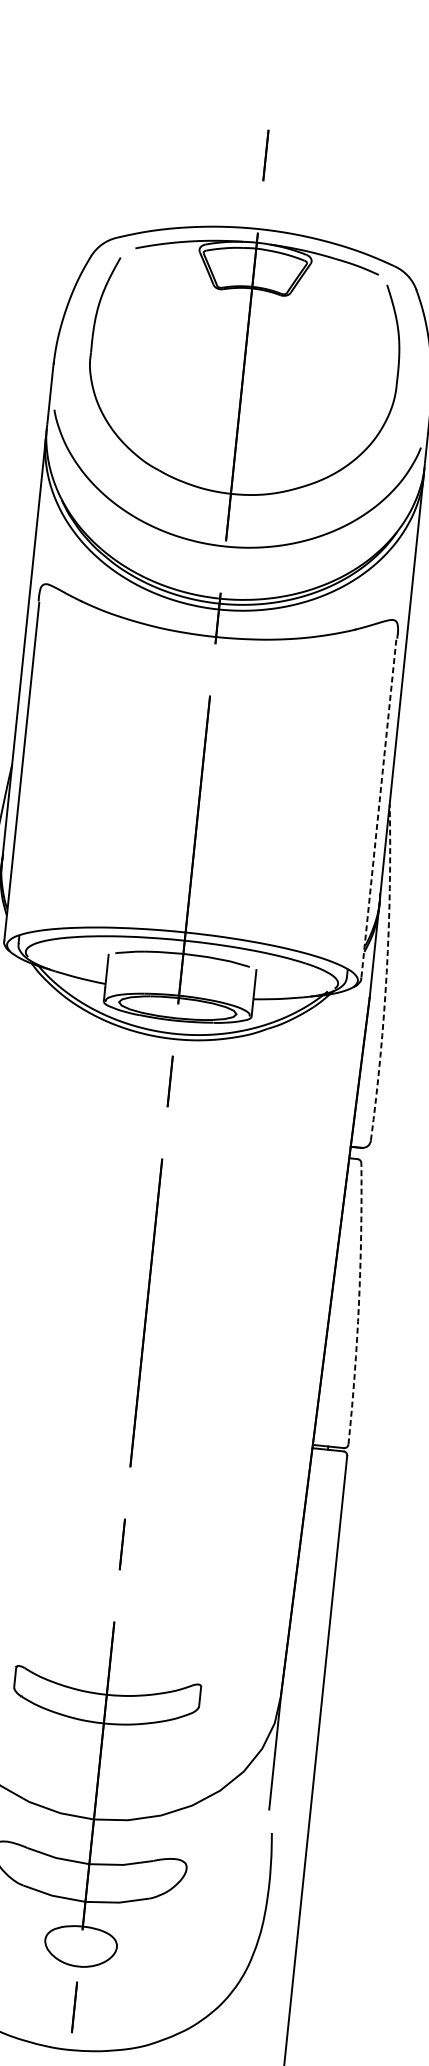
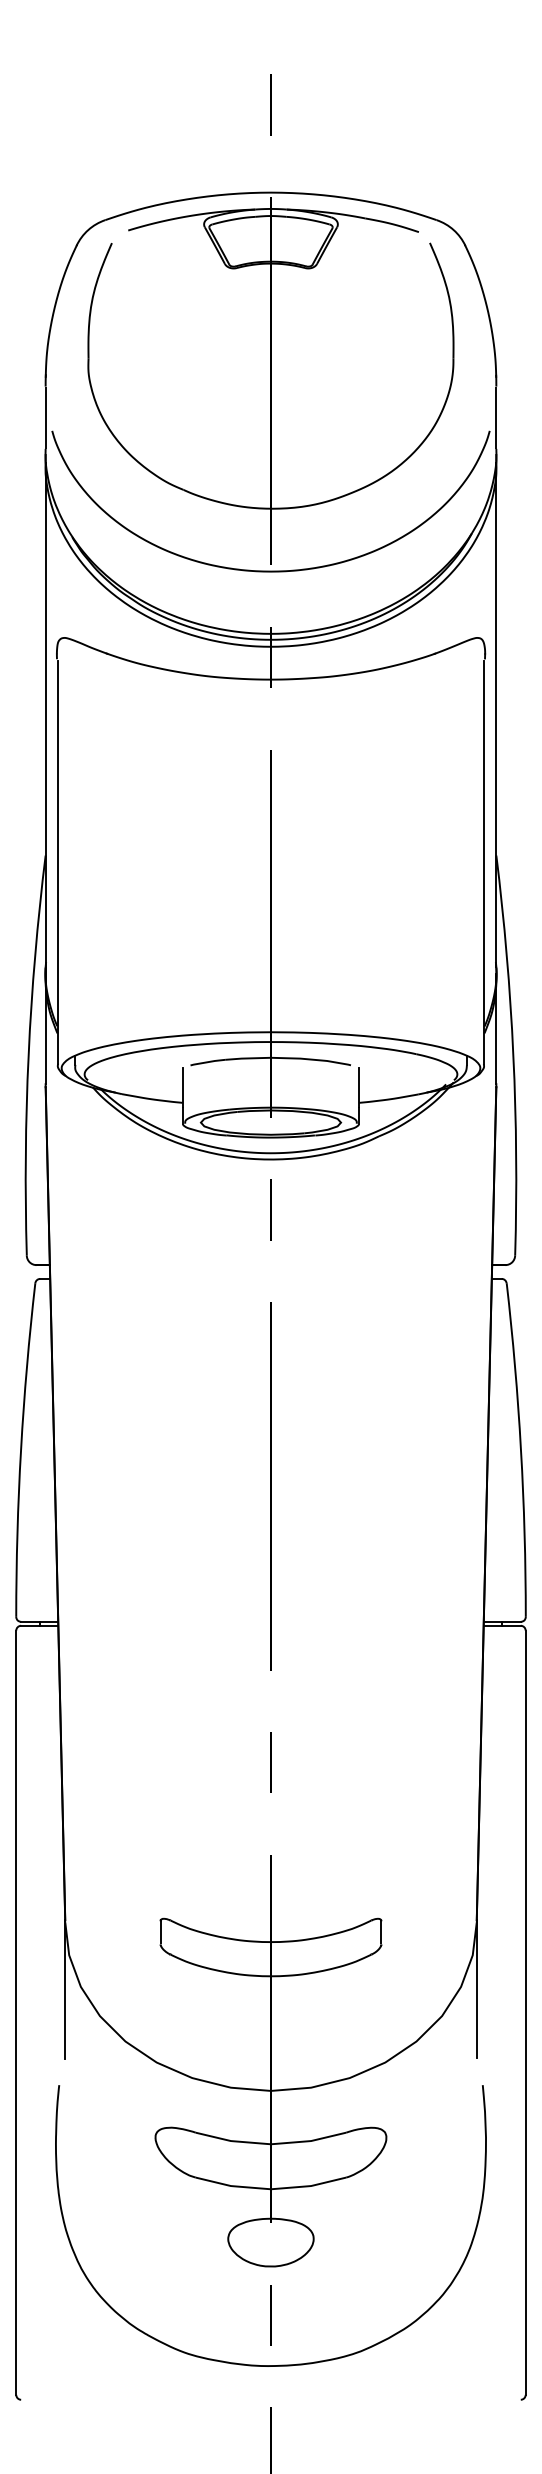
line: (379, 807) -> (484, 861), dashed -> solid
arc: (386, 972) -> (513, 1055), dashed -> solid
arc: (359, 1303) -> (521, 1449), dashed -> solid

